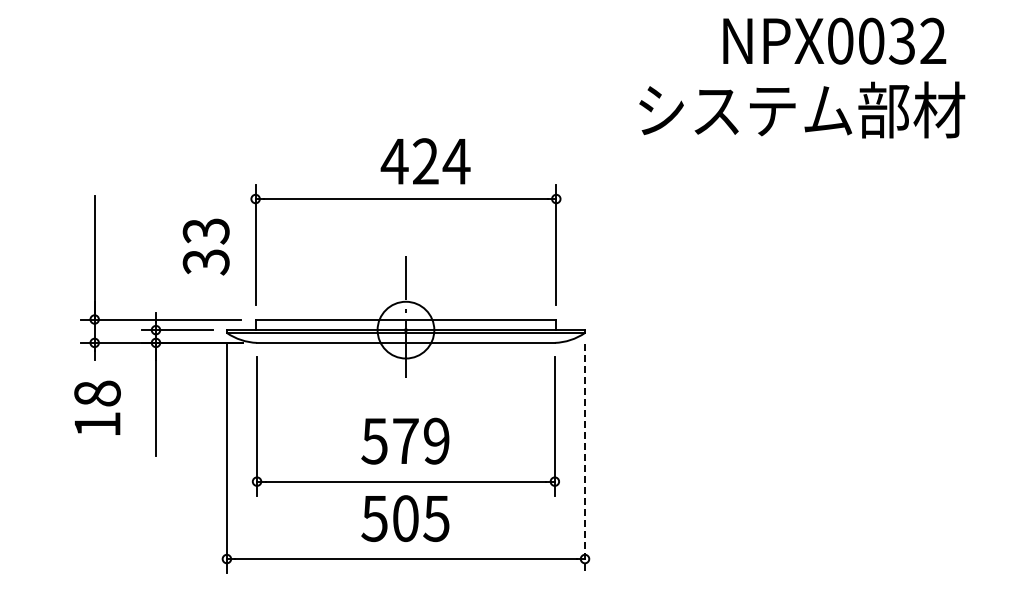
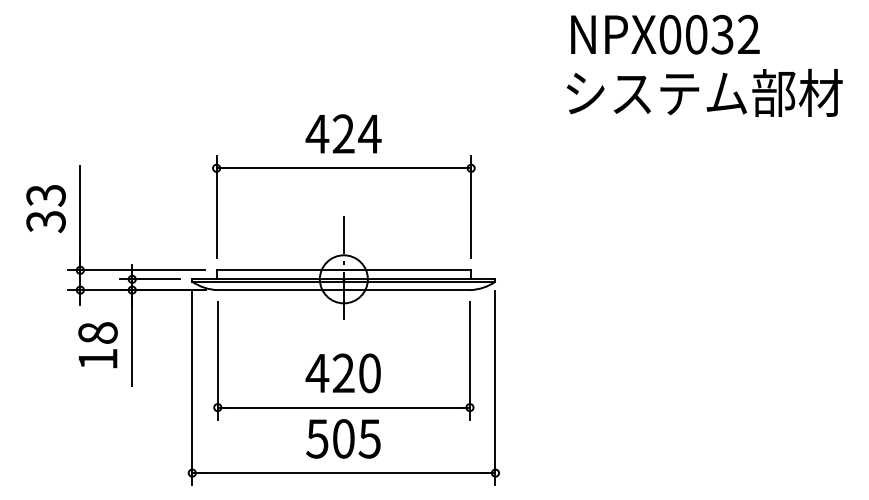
text: (834, 40) -> (665, 34), moved
text: (802, 109) -> (704, 92), moved
text: (425, 161) -> (343, 134), moved
text: (205, 246) -> (45, 208), moved
text: (97, 407) -> (97, 344), moved
text: (404, 440) -> (342, 372), 579 -> 420
line: (585, 459) -> (495, 388), dashed -> solid

